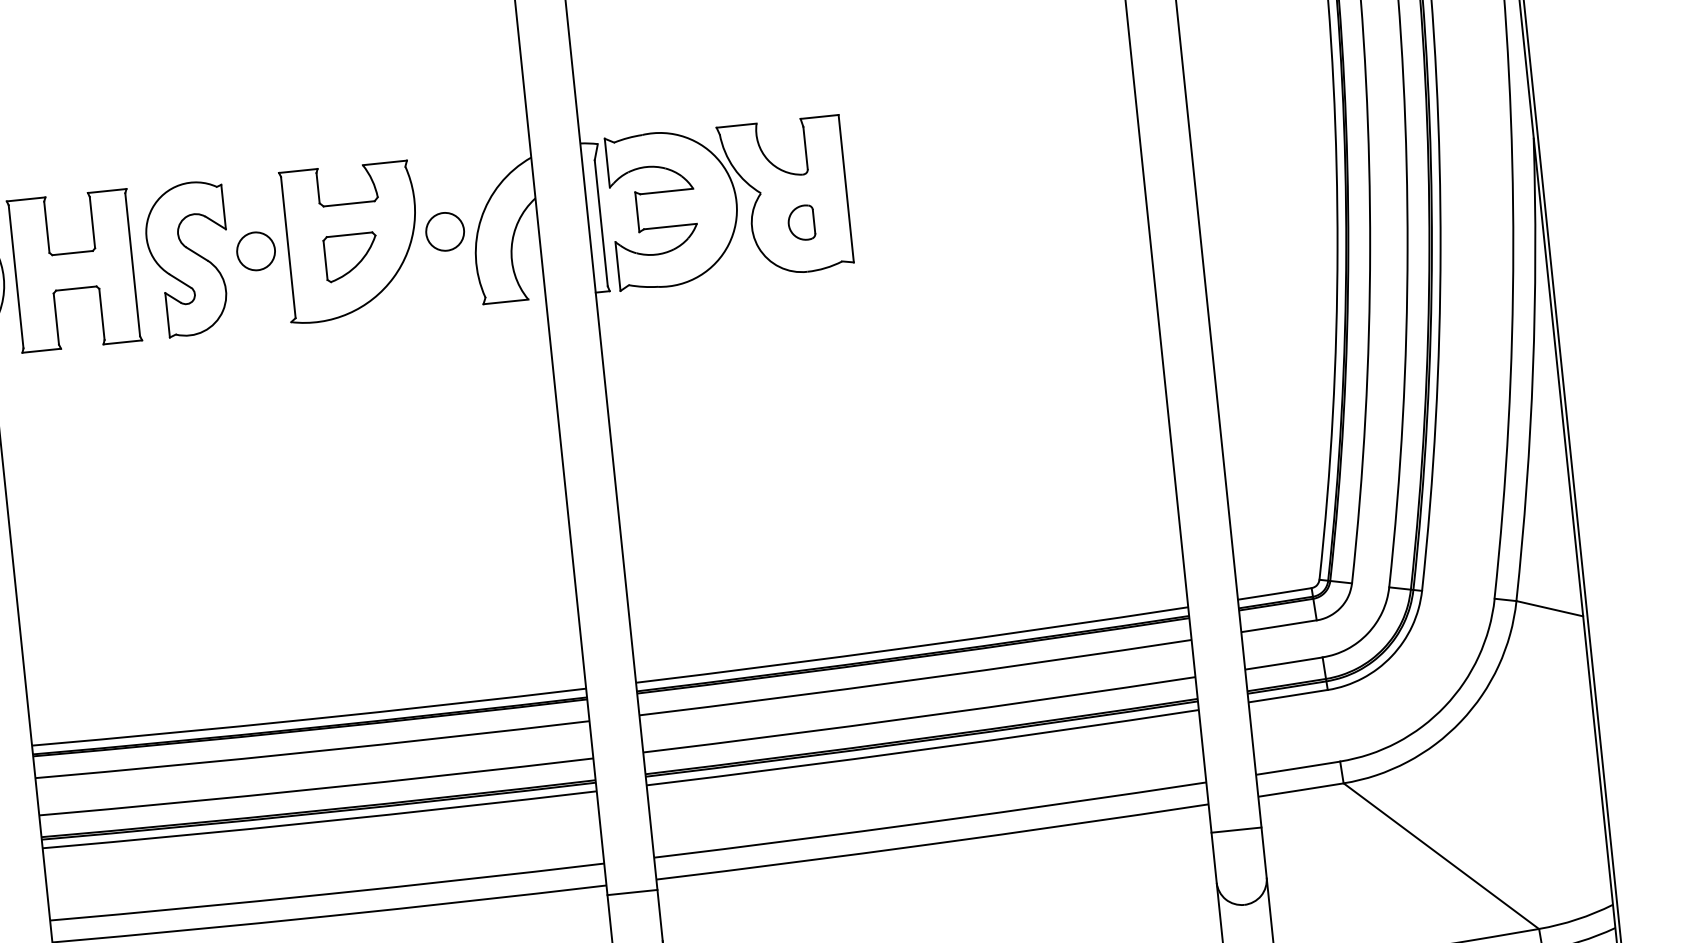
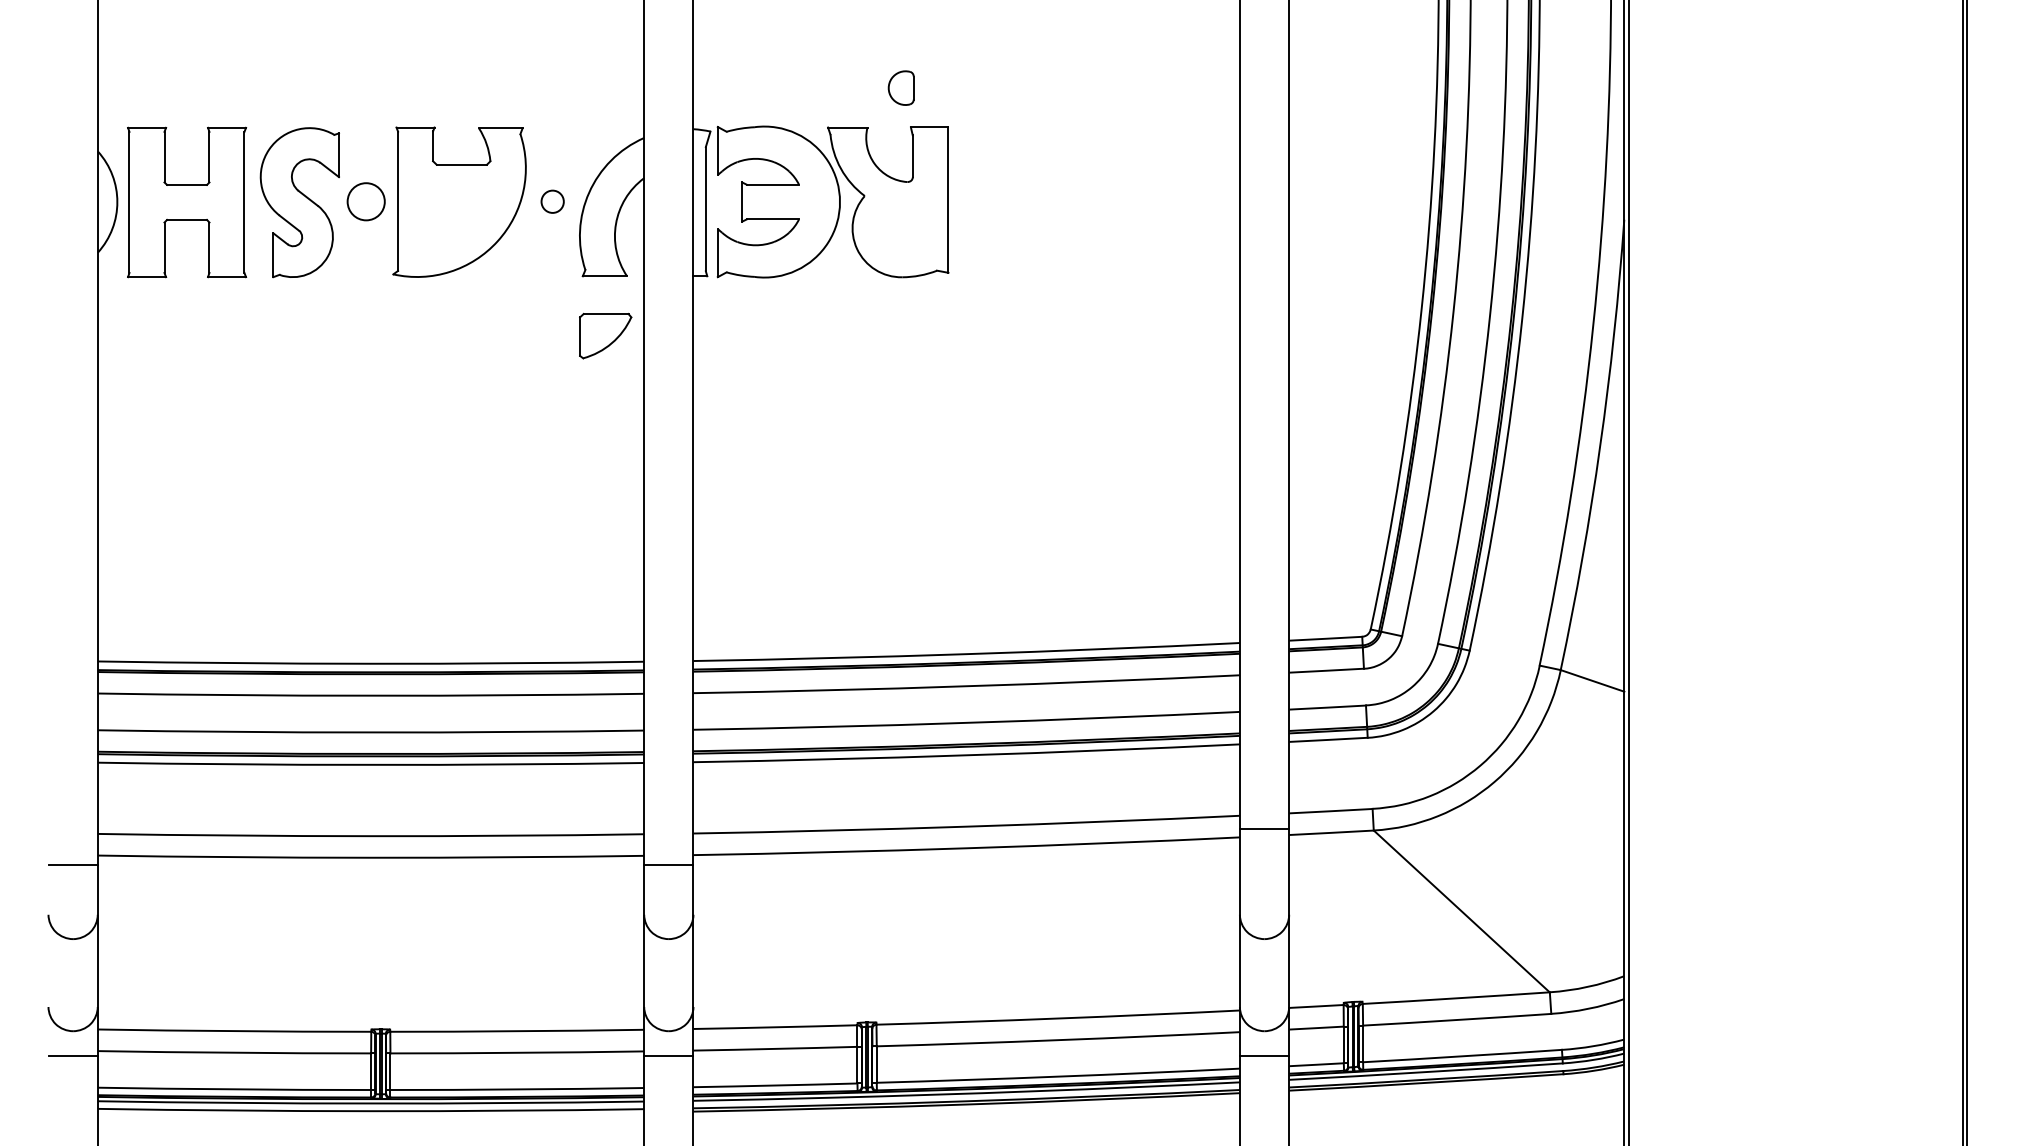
part: (800, 222) -> (900, 87), moved
circle: (444, 231) -> (552, 201), size x0.6
part: (351, 256) -> (605, 335), moved
line: (1236, 830) -> (1264, 829), moved

